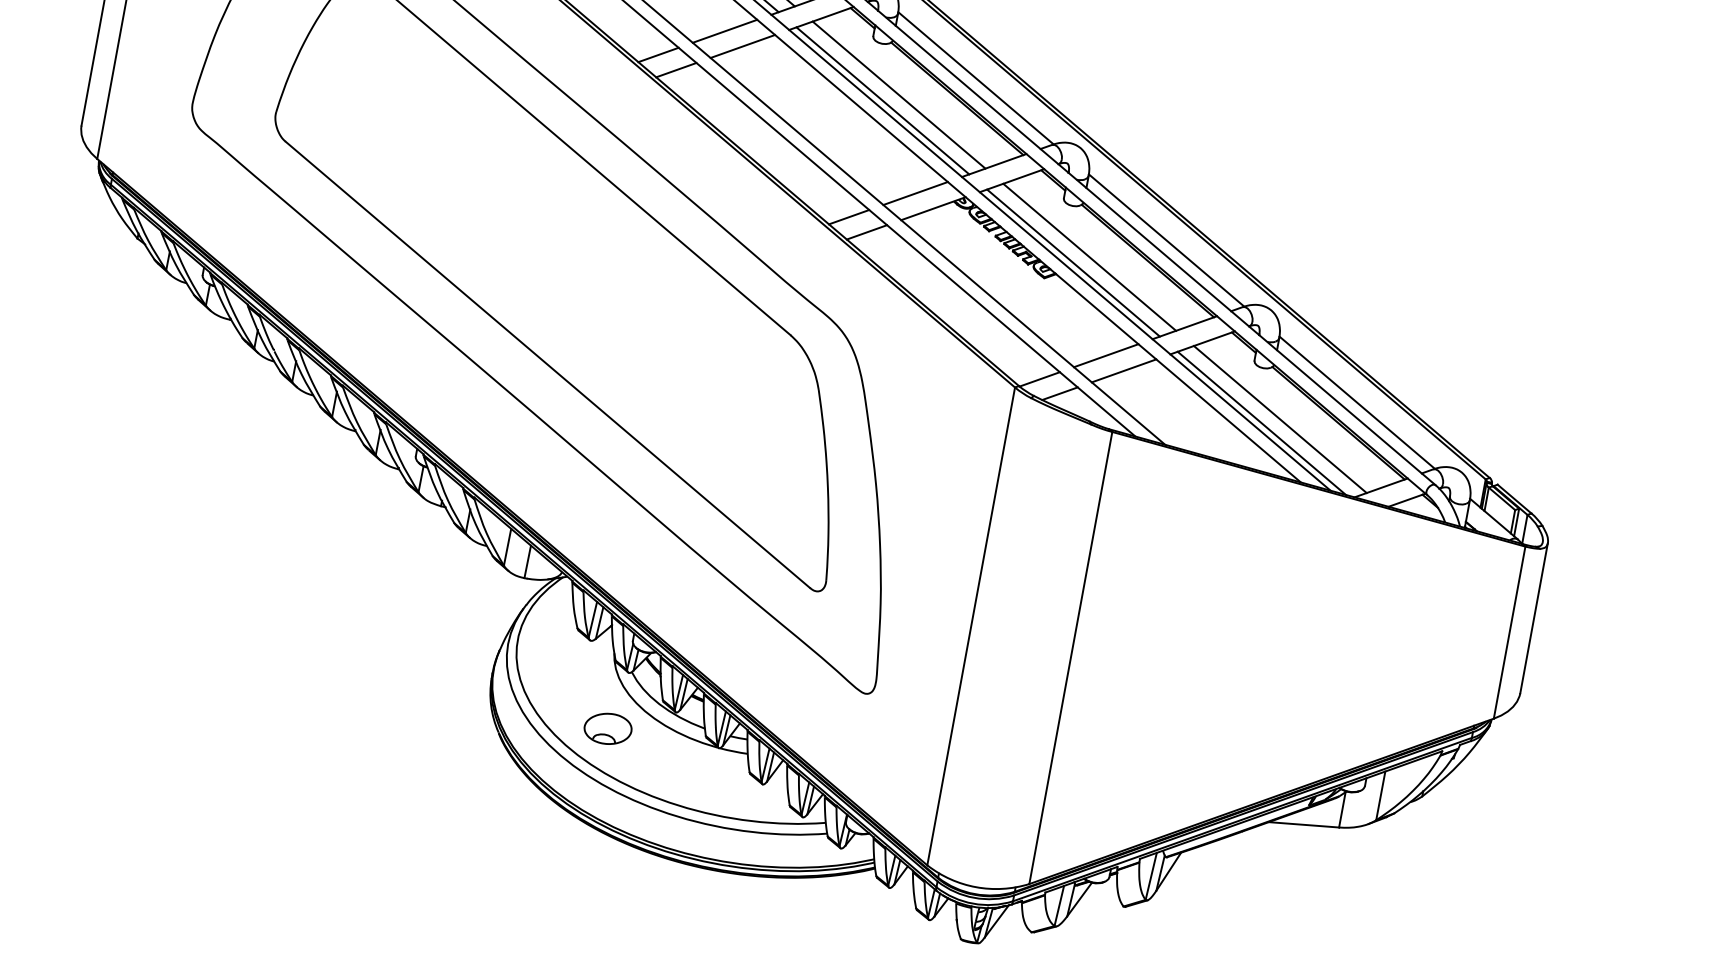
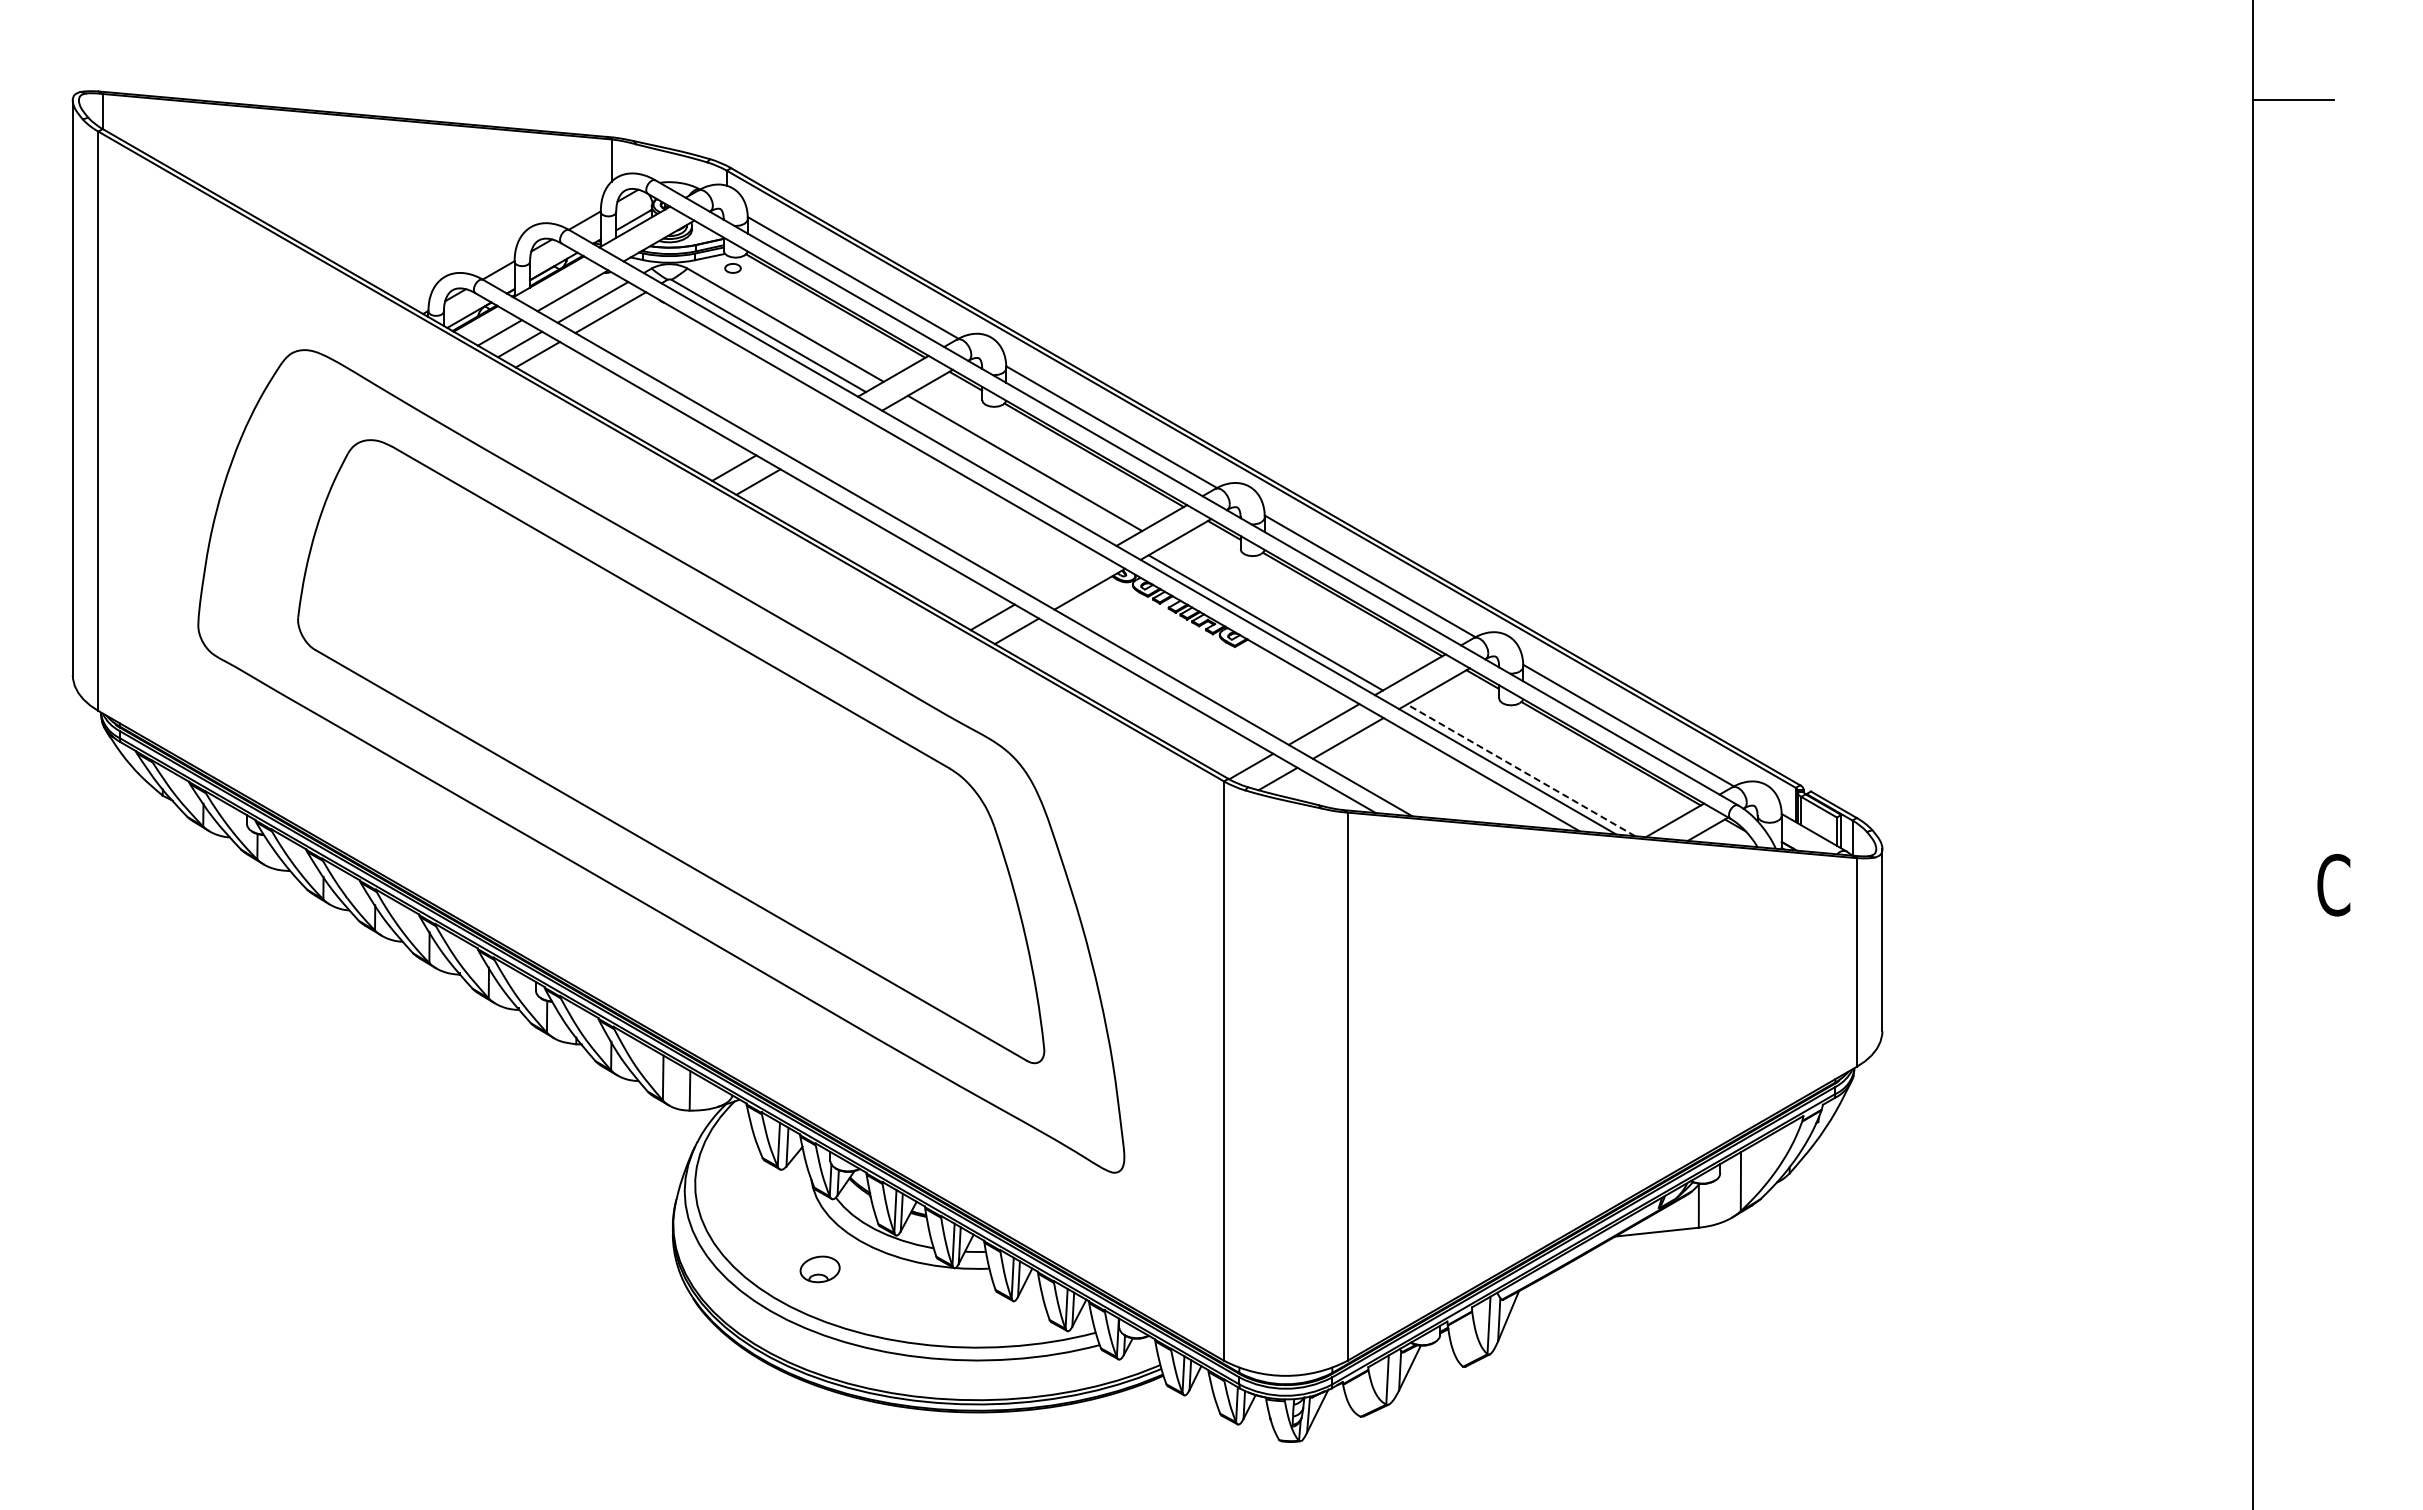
line: (724, 30) -> (806, 425), removed
line: (743, 46) -> (831, 439), removed
line: (883, 100) -> (1007, 473), removed
line: (915, 192) -> (1065, 574), removed
line: (1089, 257) -> (1283, 612), removed
line: (1279, 419) -> (1541, 761), removed
line: (1262, 423) -> (1521, 770), solid -> dashed
part: (607, 728) -> (819, 1269), size x0.7

